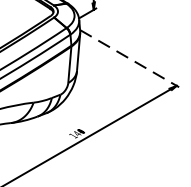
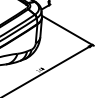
line: (128, 58) -> (67, 30), dashed -> solid

